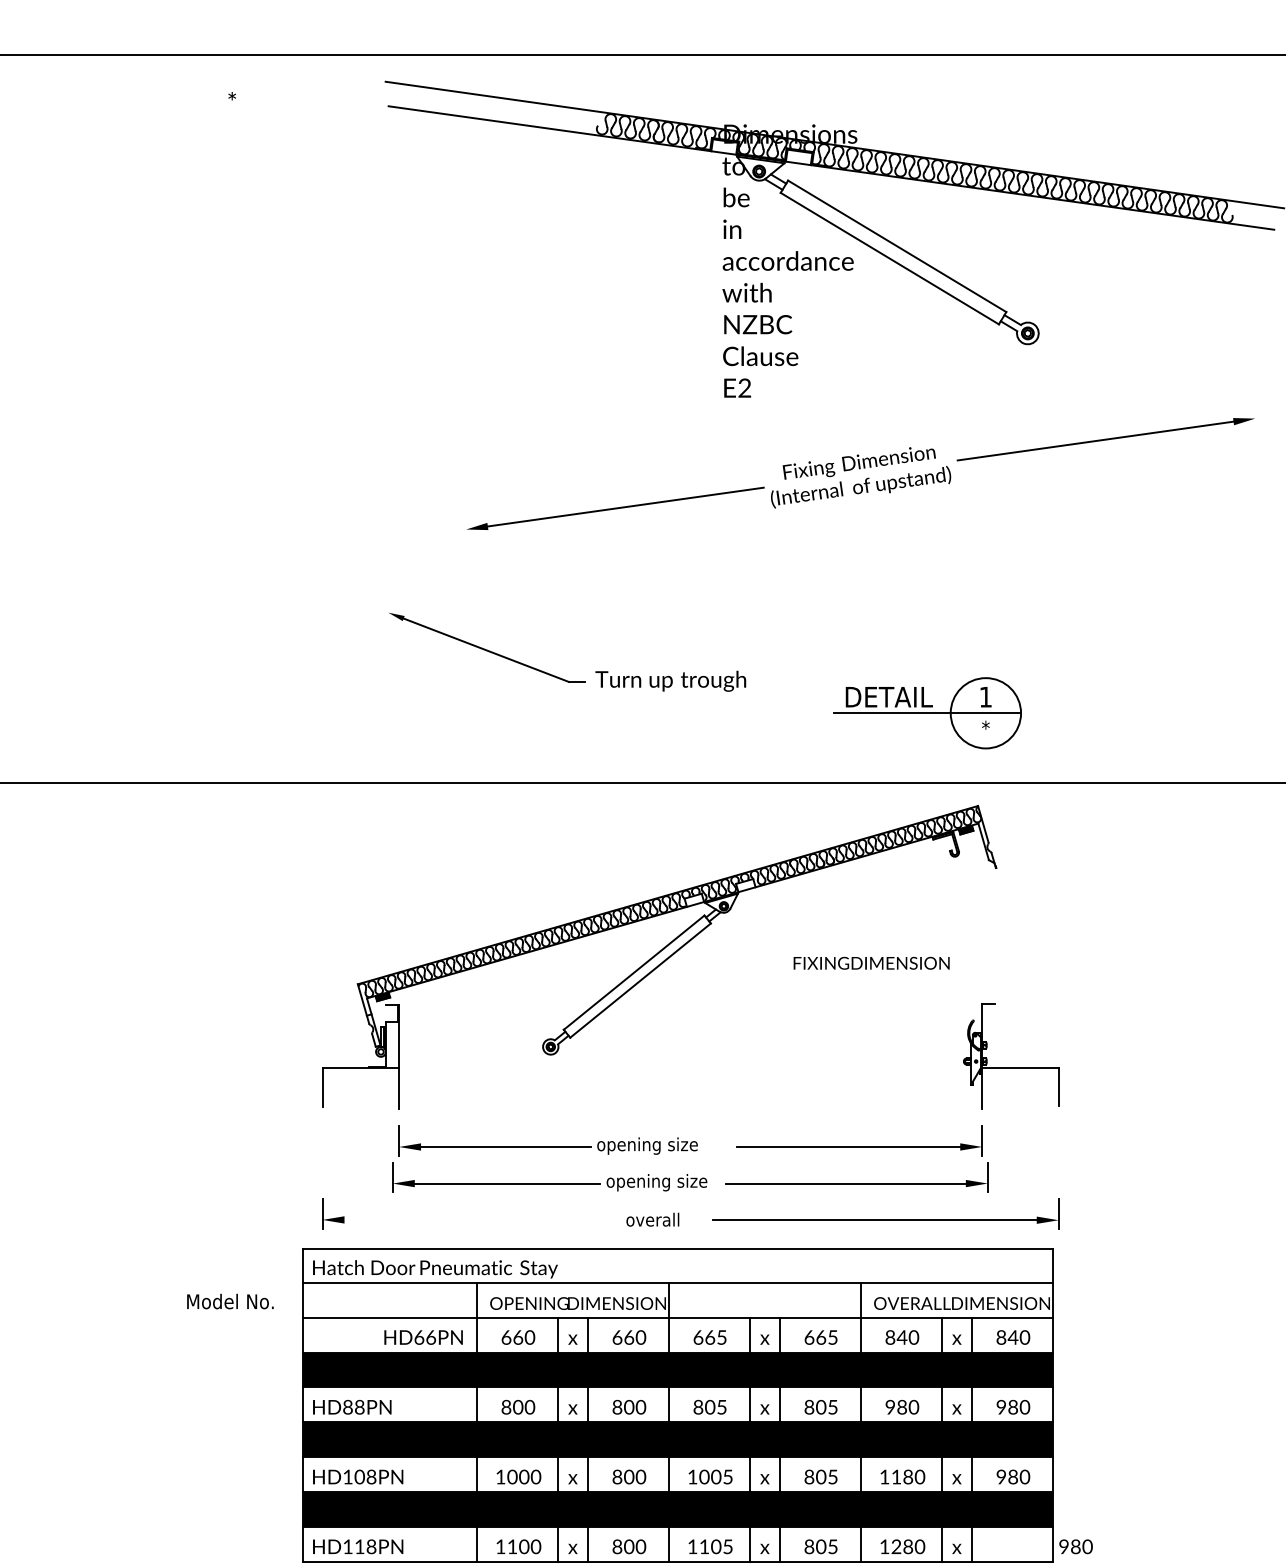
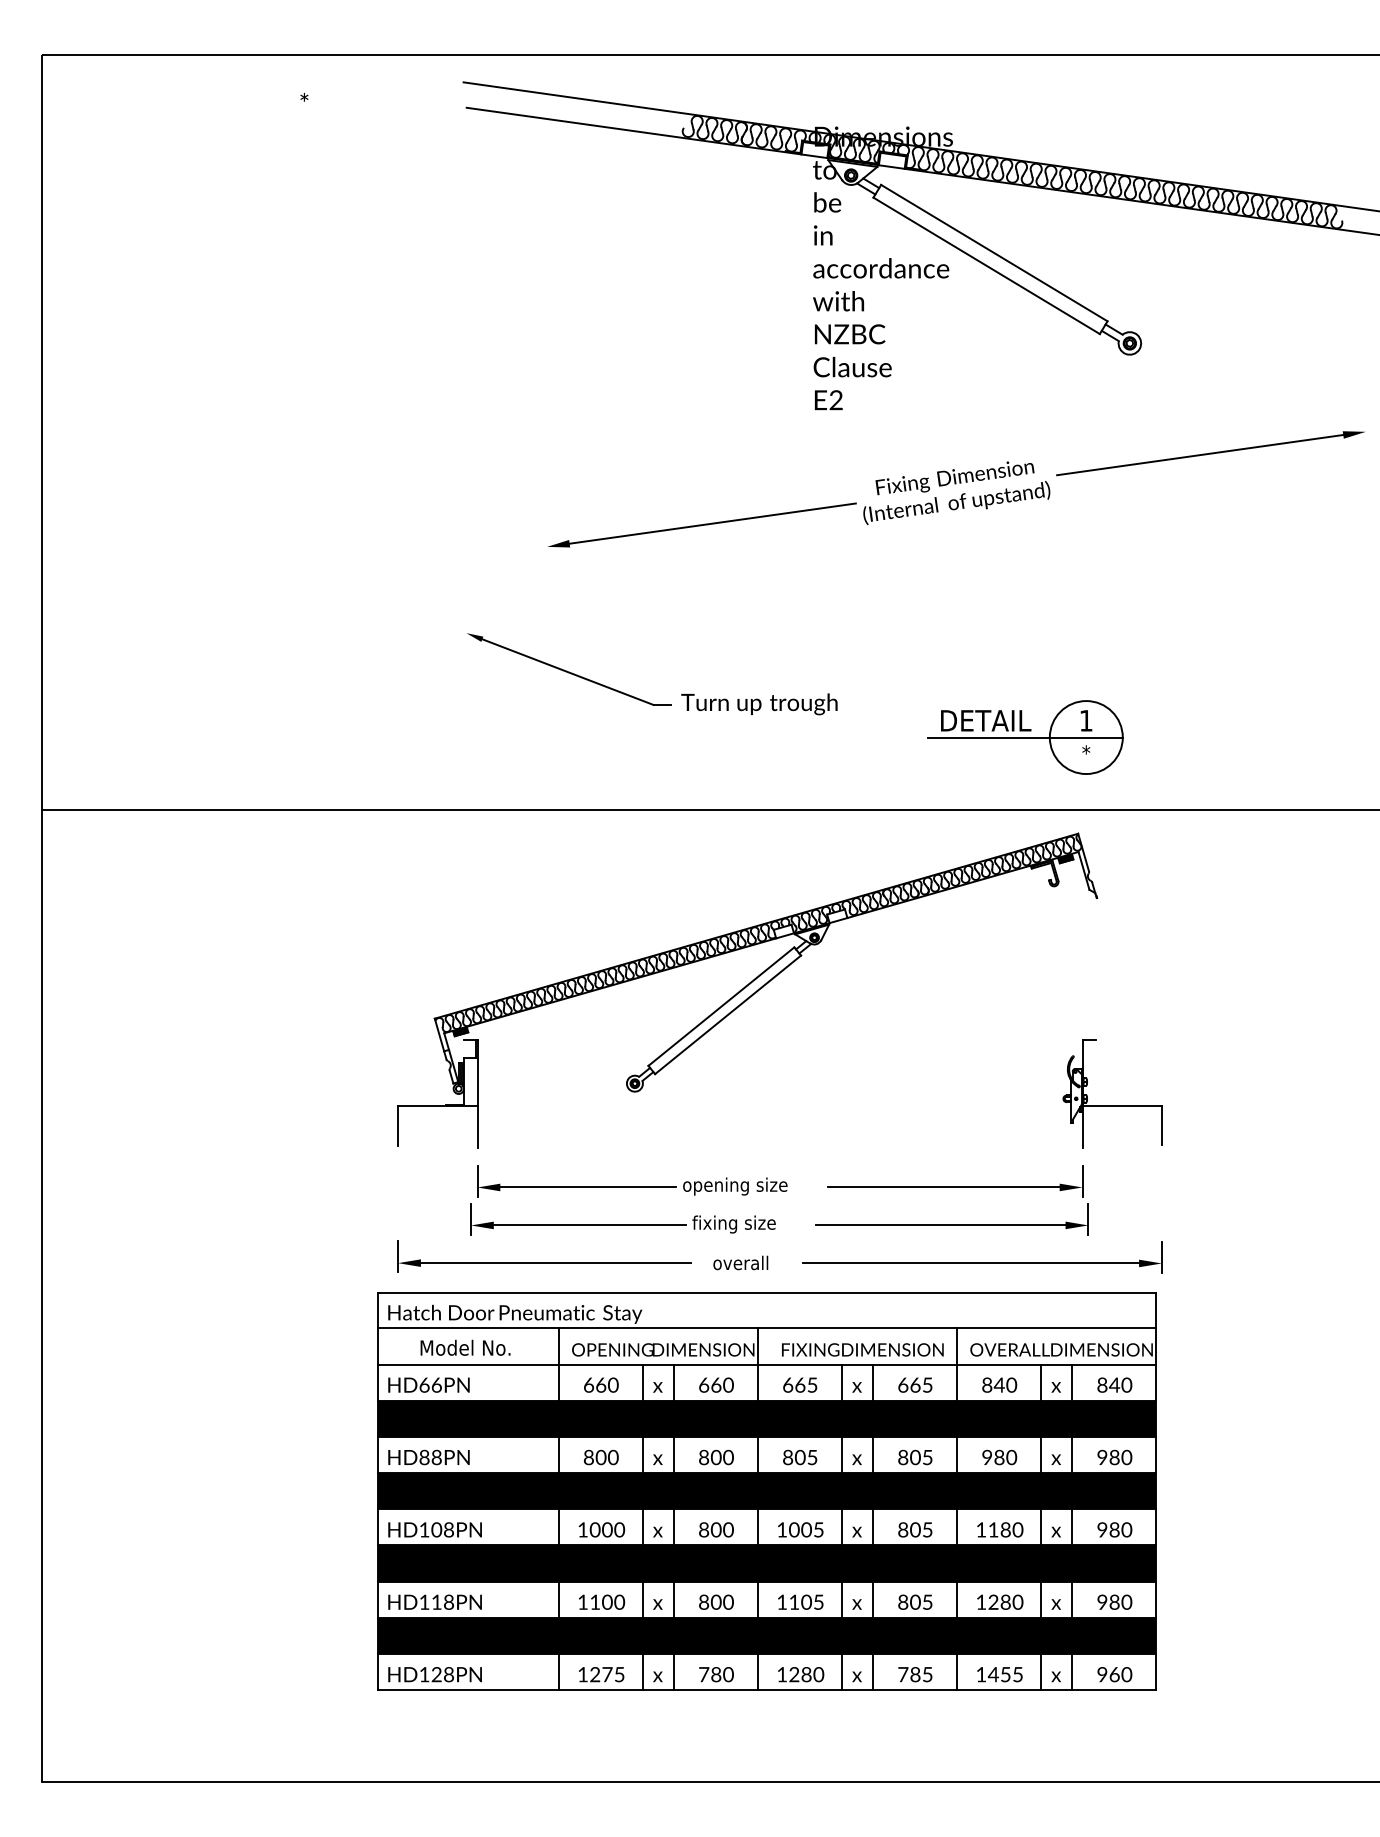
text: (871, 962) -> (862, 1349), moved
text: (656, 1182) -> (744, 1224), opening size -> fixing size
line: (474, 1220) -> (555, 1263), added
text: (230, 1301) -> (465, 1347), moved
text: (423, 1336) -> (428, 1384), moved
text: (1075, 1546) -> (1114, 1601), moved

